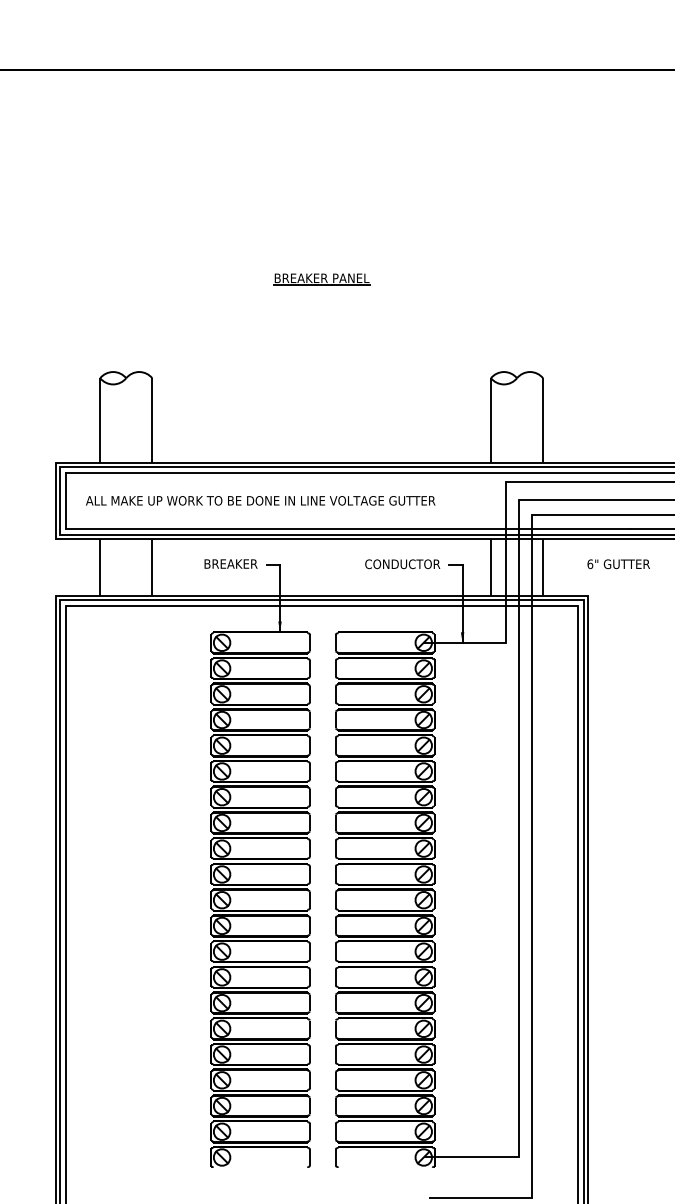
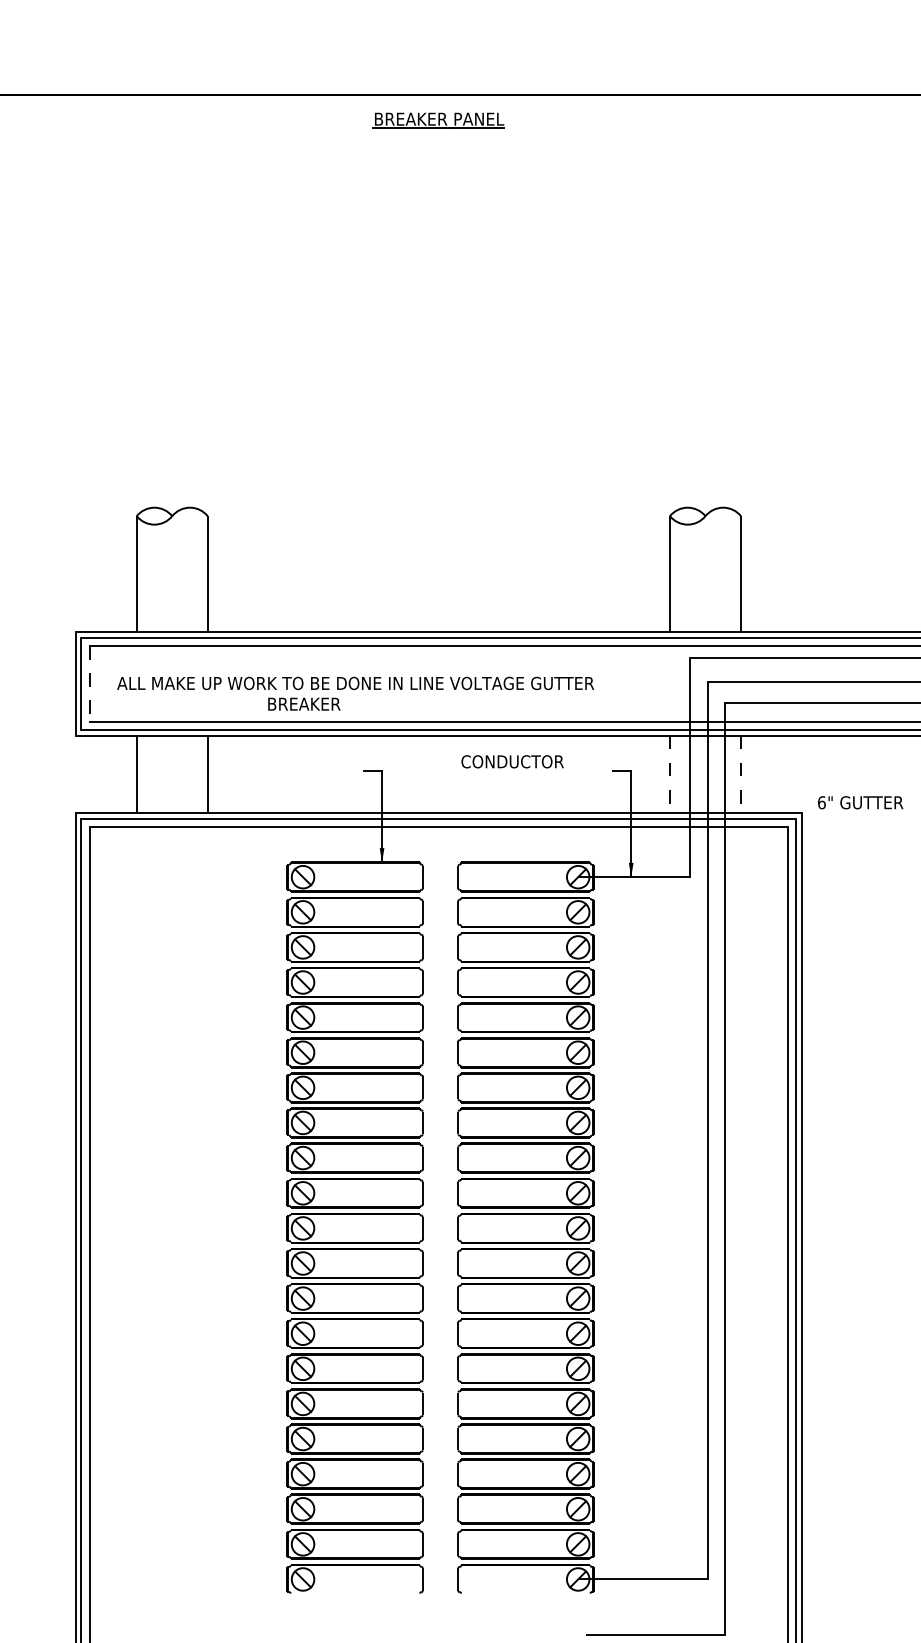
part: (321, 279) -> (438, 120), moved
line: (65, 501) -> (89, 684), solid -> dashed
text: (230, 563) -> (303, 703), moved
text: (402, 564) -> (512, 762), moved
text: (618, 564) -> (860, 803), moved
line: (491, 568) -> (670, 775), solid -> dashed
line: (543, 568) -> (741, 775), solid -> dashed

